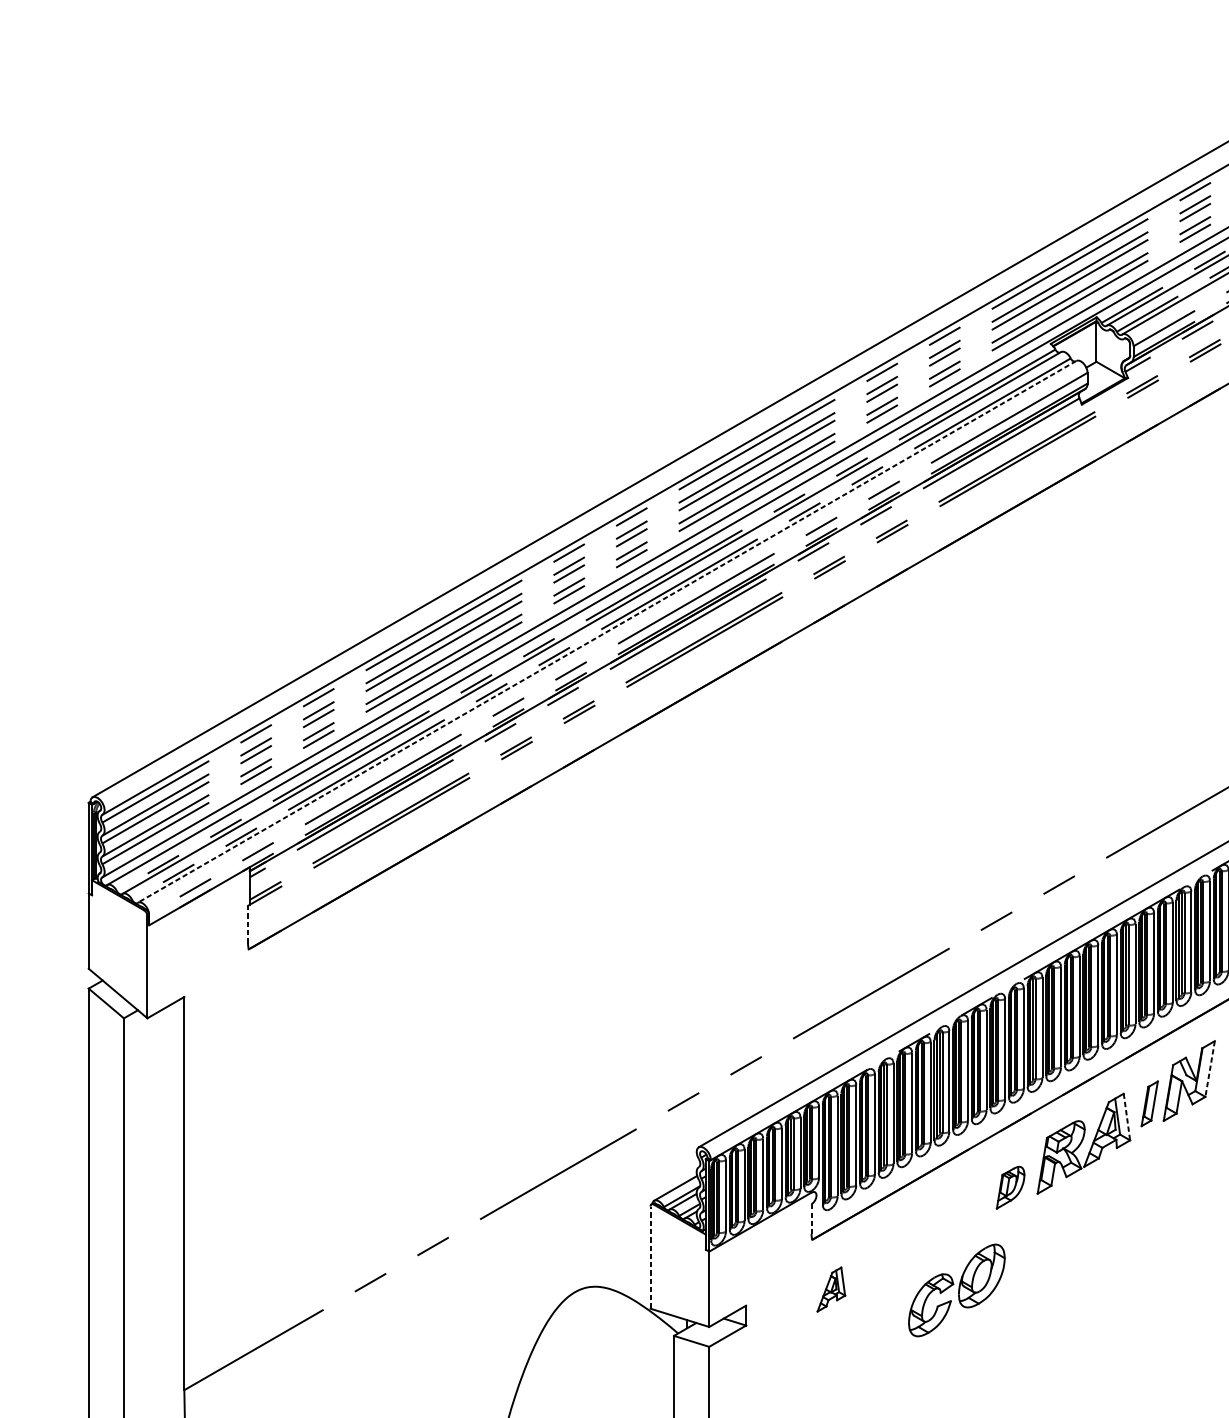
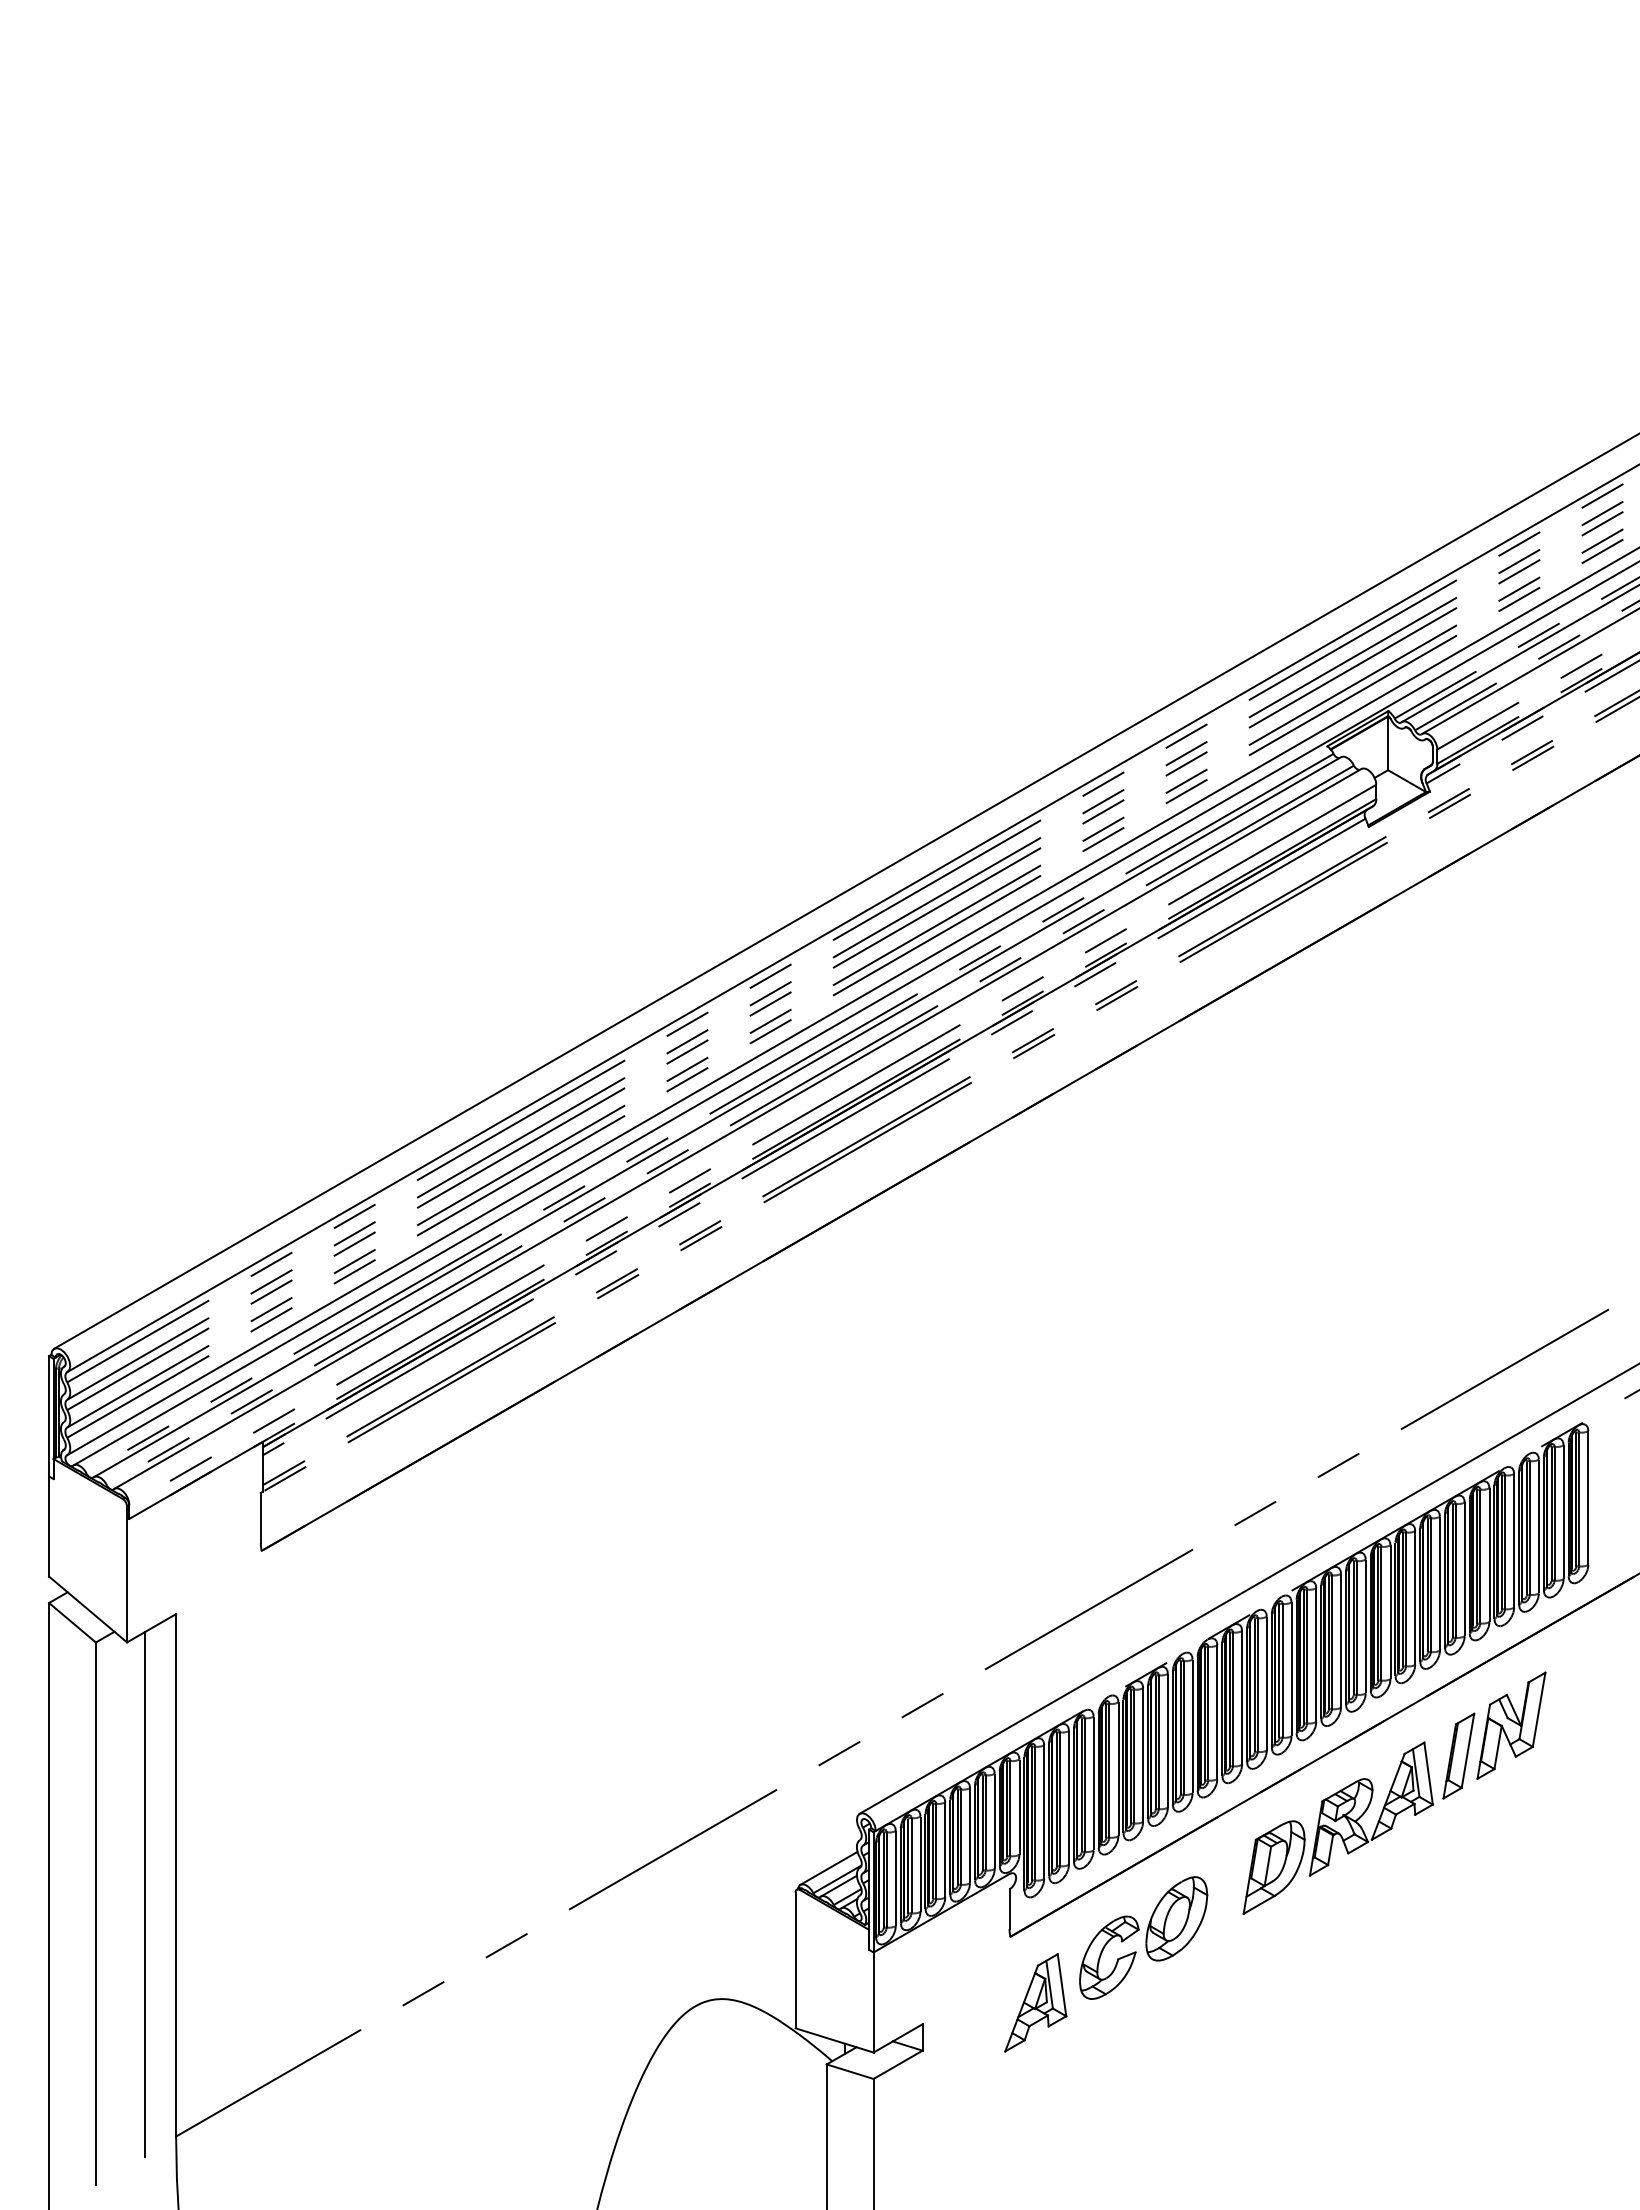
line: (606, 631) -> (737, 1128), dashed -> solid
line: (247, 924) -> (260, 1517), dashed -> solid
line: (1210, 1068) -> (1539, 1709), dashed -> solid
part: (1149, 1103) -> (1458, 1755), size x1.43
line: (1126, 1117) -> (1428, 1774), dashed -> solid
part: (1010, 1187) -> (1273, 1867), size x1.67
line: (160, 1208) -> (144, 1894), added
line: (811, 1219) -> (1009, 1909), dashed -> solid
line: (650, 1257) -> (795, 1960), dashed -> solid
part: (831, 1289) -> (1035, 2002), size x1.67
part: (956, 1290) -> (1143, 1937), moved

